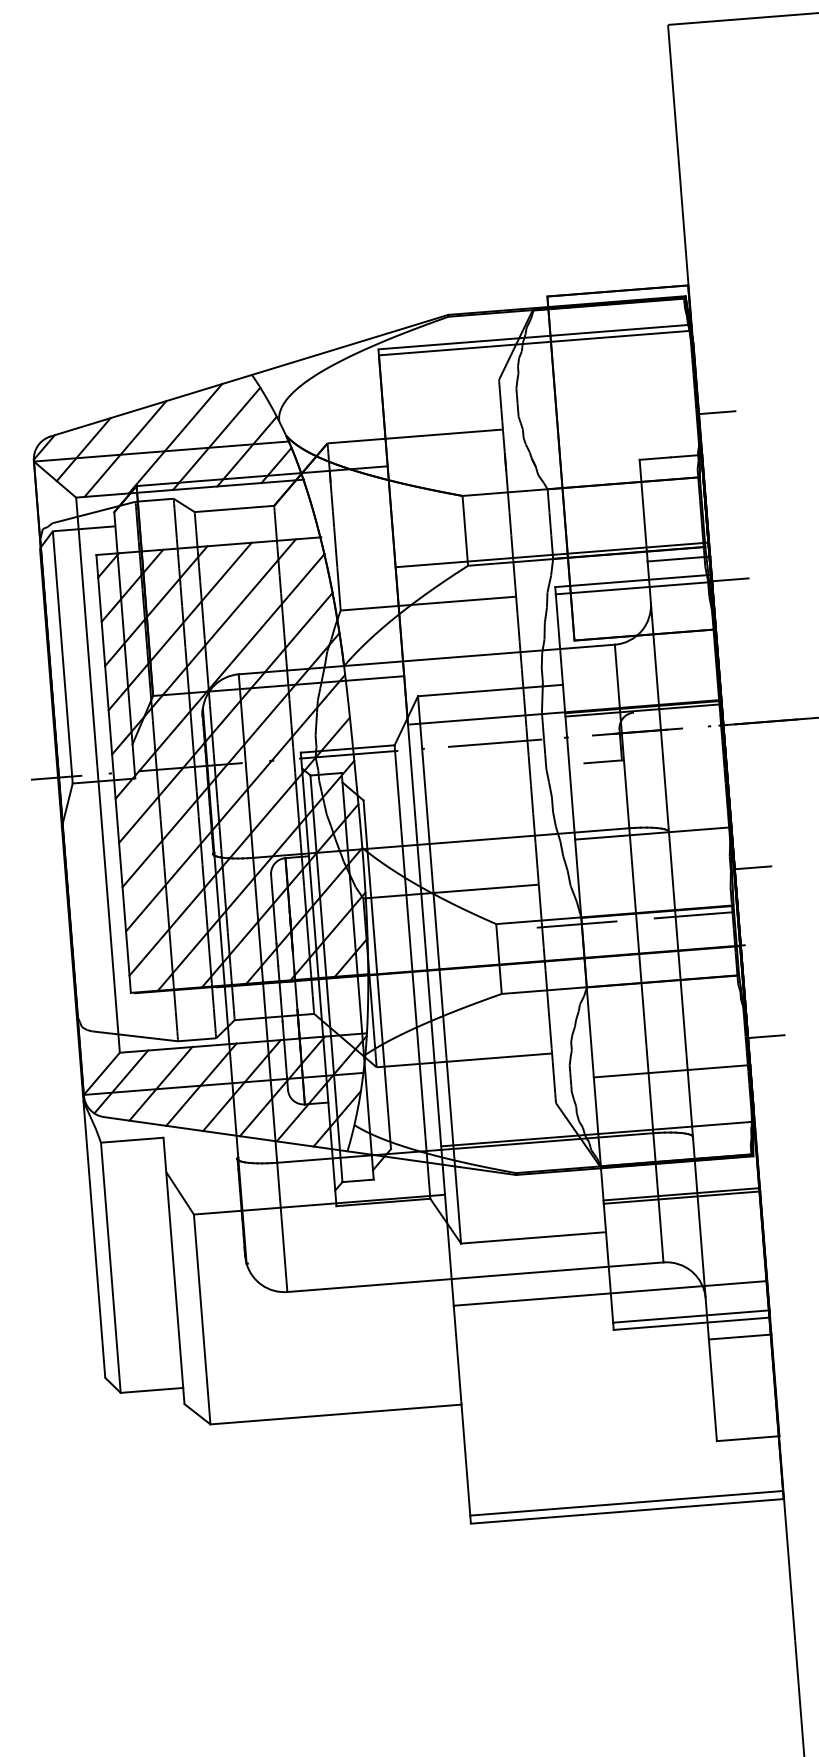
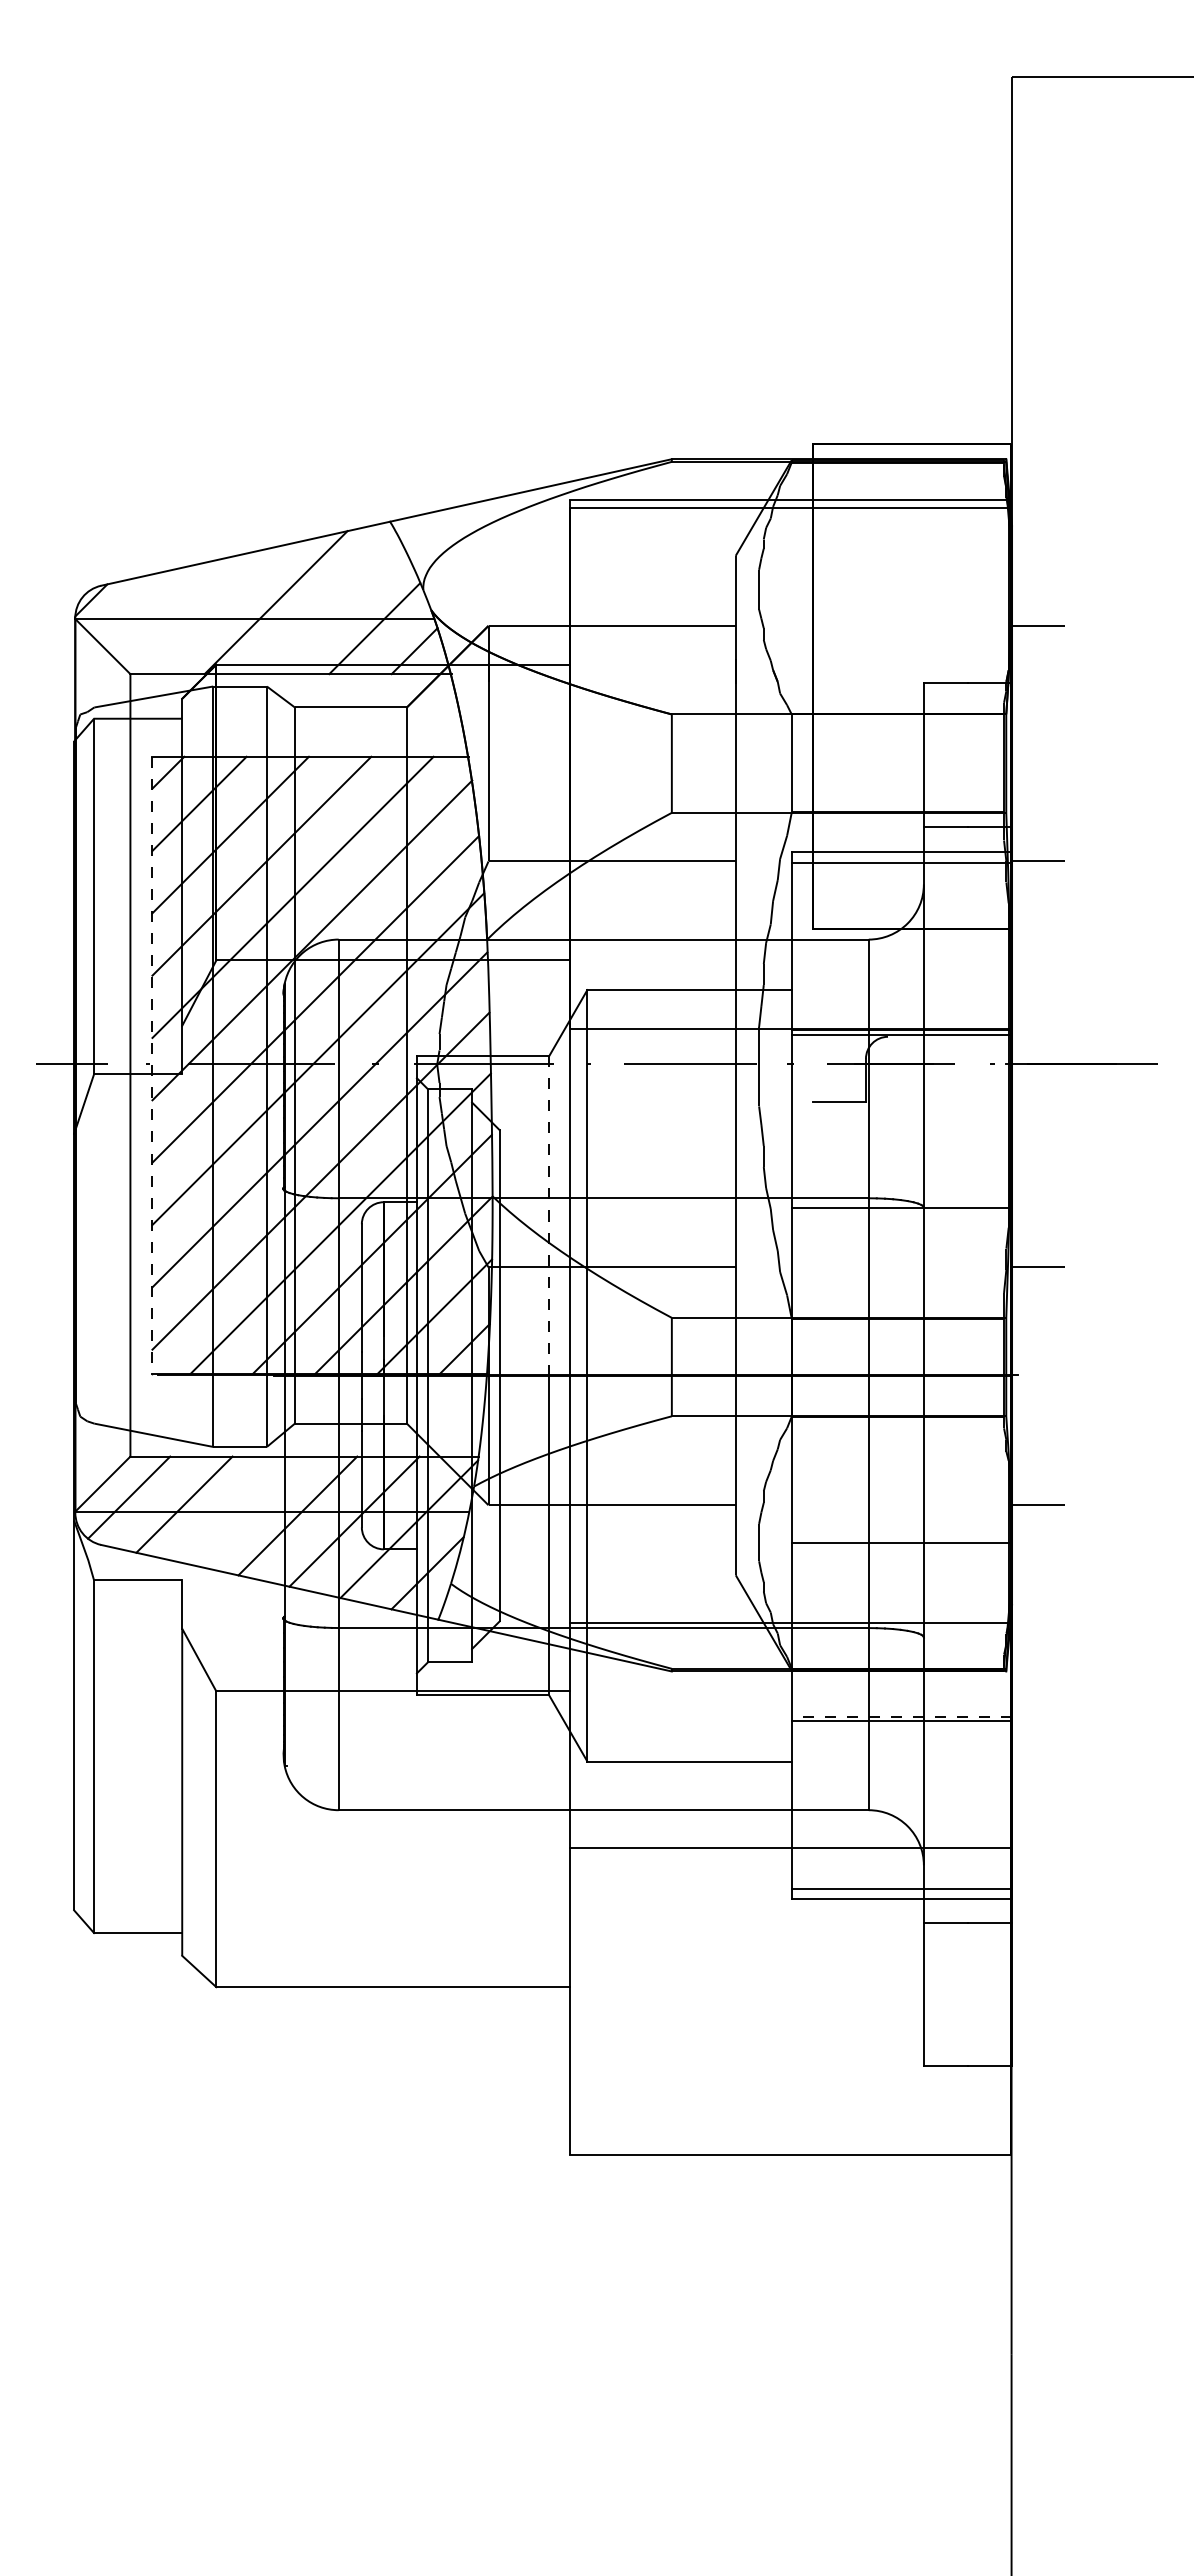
line: (216, 438) -> (333, 607), removed
line: (83, 449) -> (146, 607), removed
line: (125, 449) -> (204, 611), removed
line: (551, 554) -> (790, 806), removed
line: (113, 774) -> (152, 1065), solid -> dashed
line: (403, 858) -> (549, 1215), solid -> dashed
line: (693, 915) -> (949, 1327), removed
line: (576, 924) -> (784, 1327), removed
line: (200, 1084) -> (240, 1510), removed
line: (681, 1194) -> (901, 1716), solid -> dashed
line: (626, 1503) -> (790, 2143), removed

